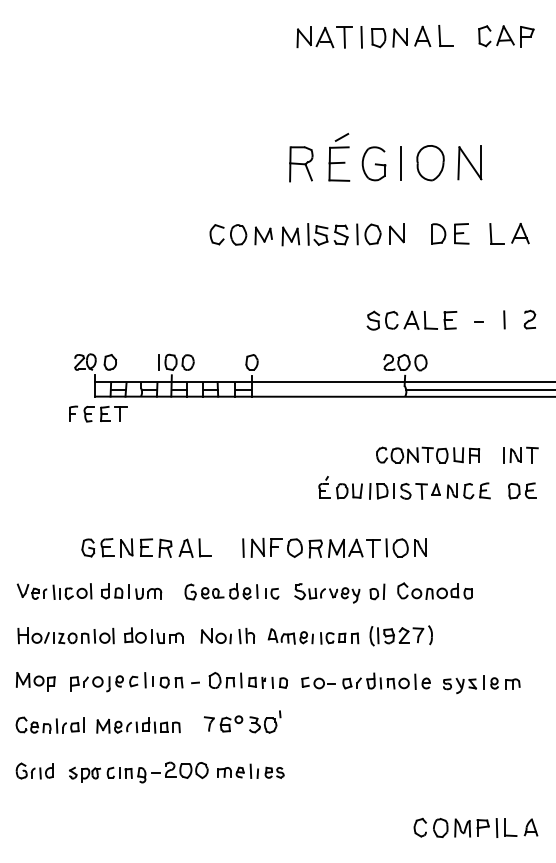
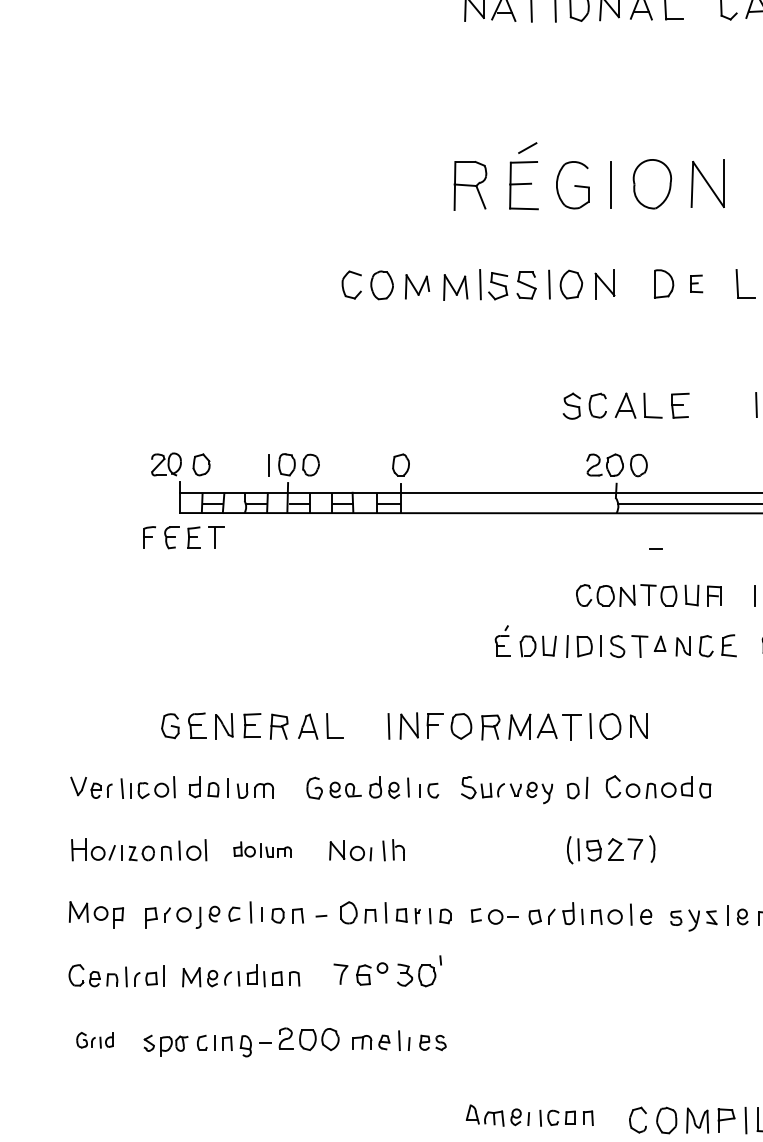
part: (461, 233) -> (695, 283), size x0.6
line: (478, 321) -> (655, 548), moved
part: (153, 635) -> (262, 849), size x0.7
part: (313, 636) -> (529, 1115), moved
part: (34, 770) -> (94, 1039), size x0.7

